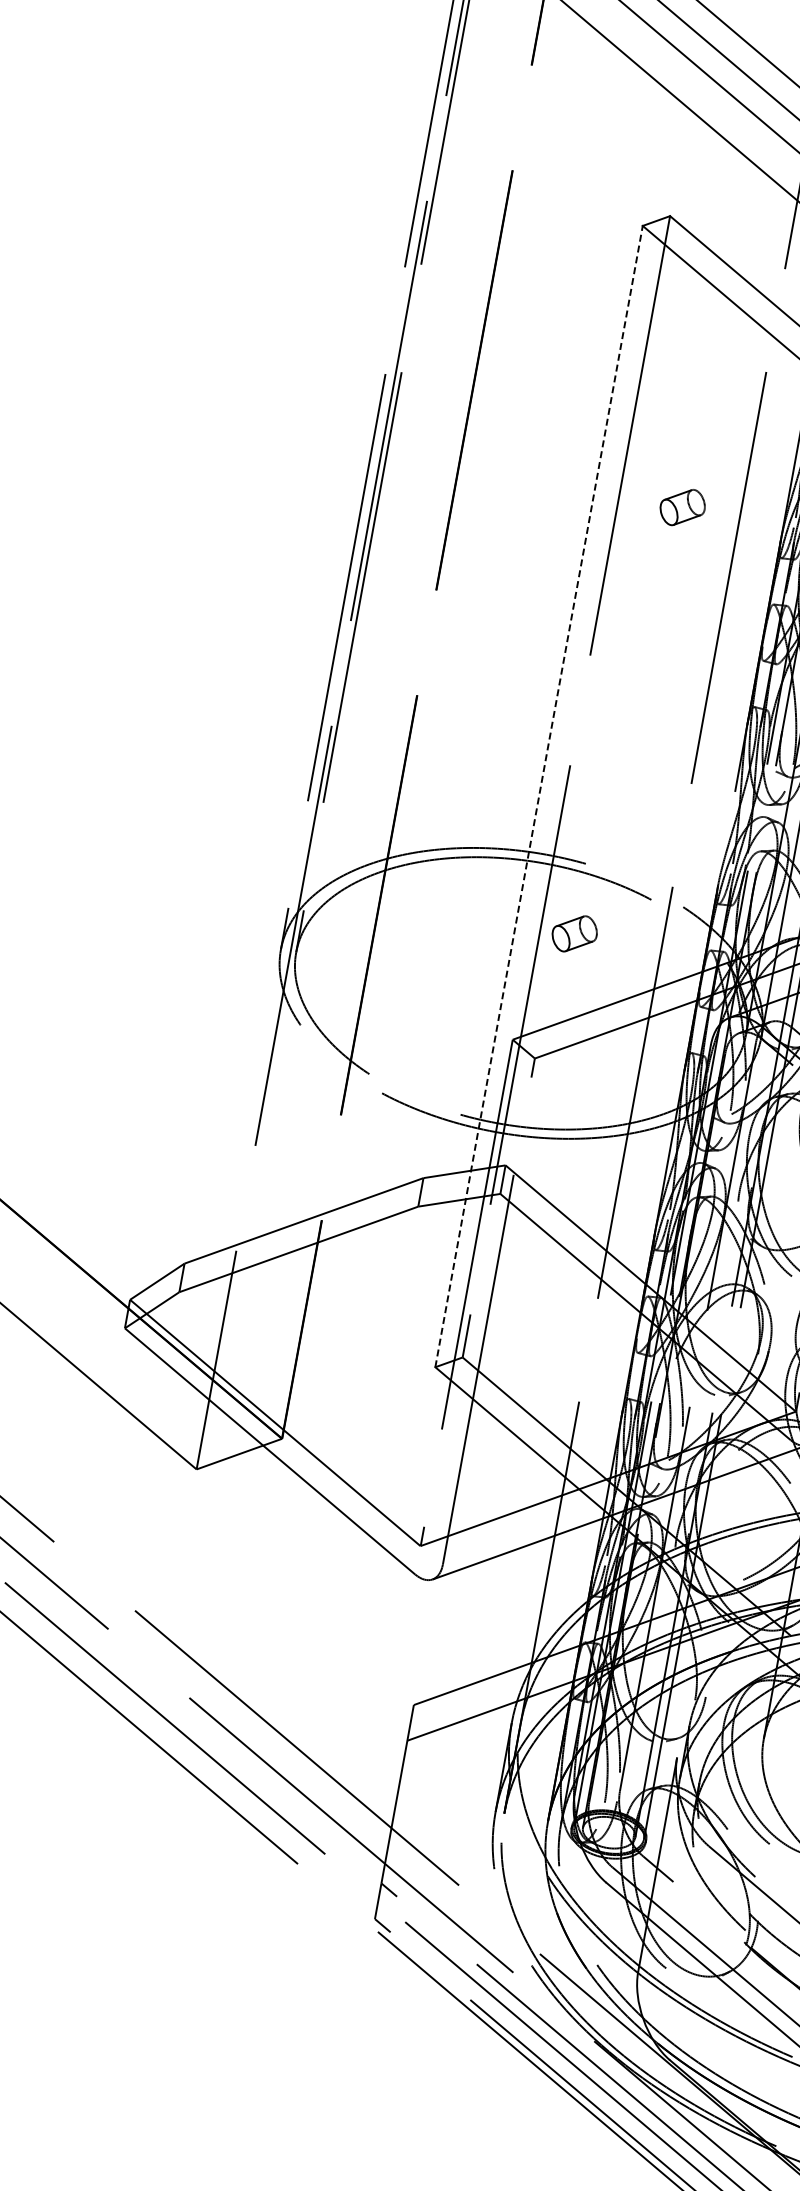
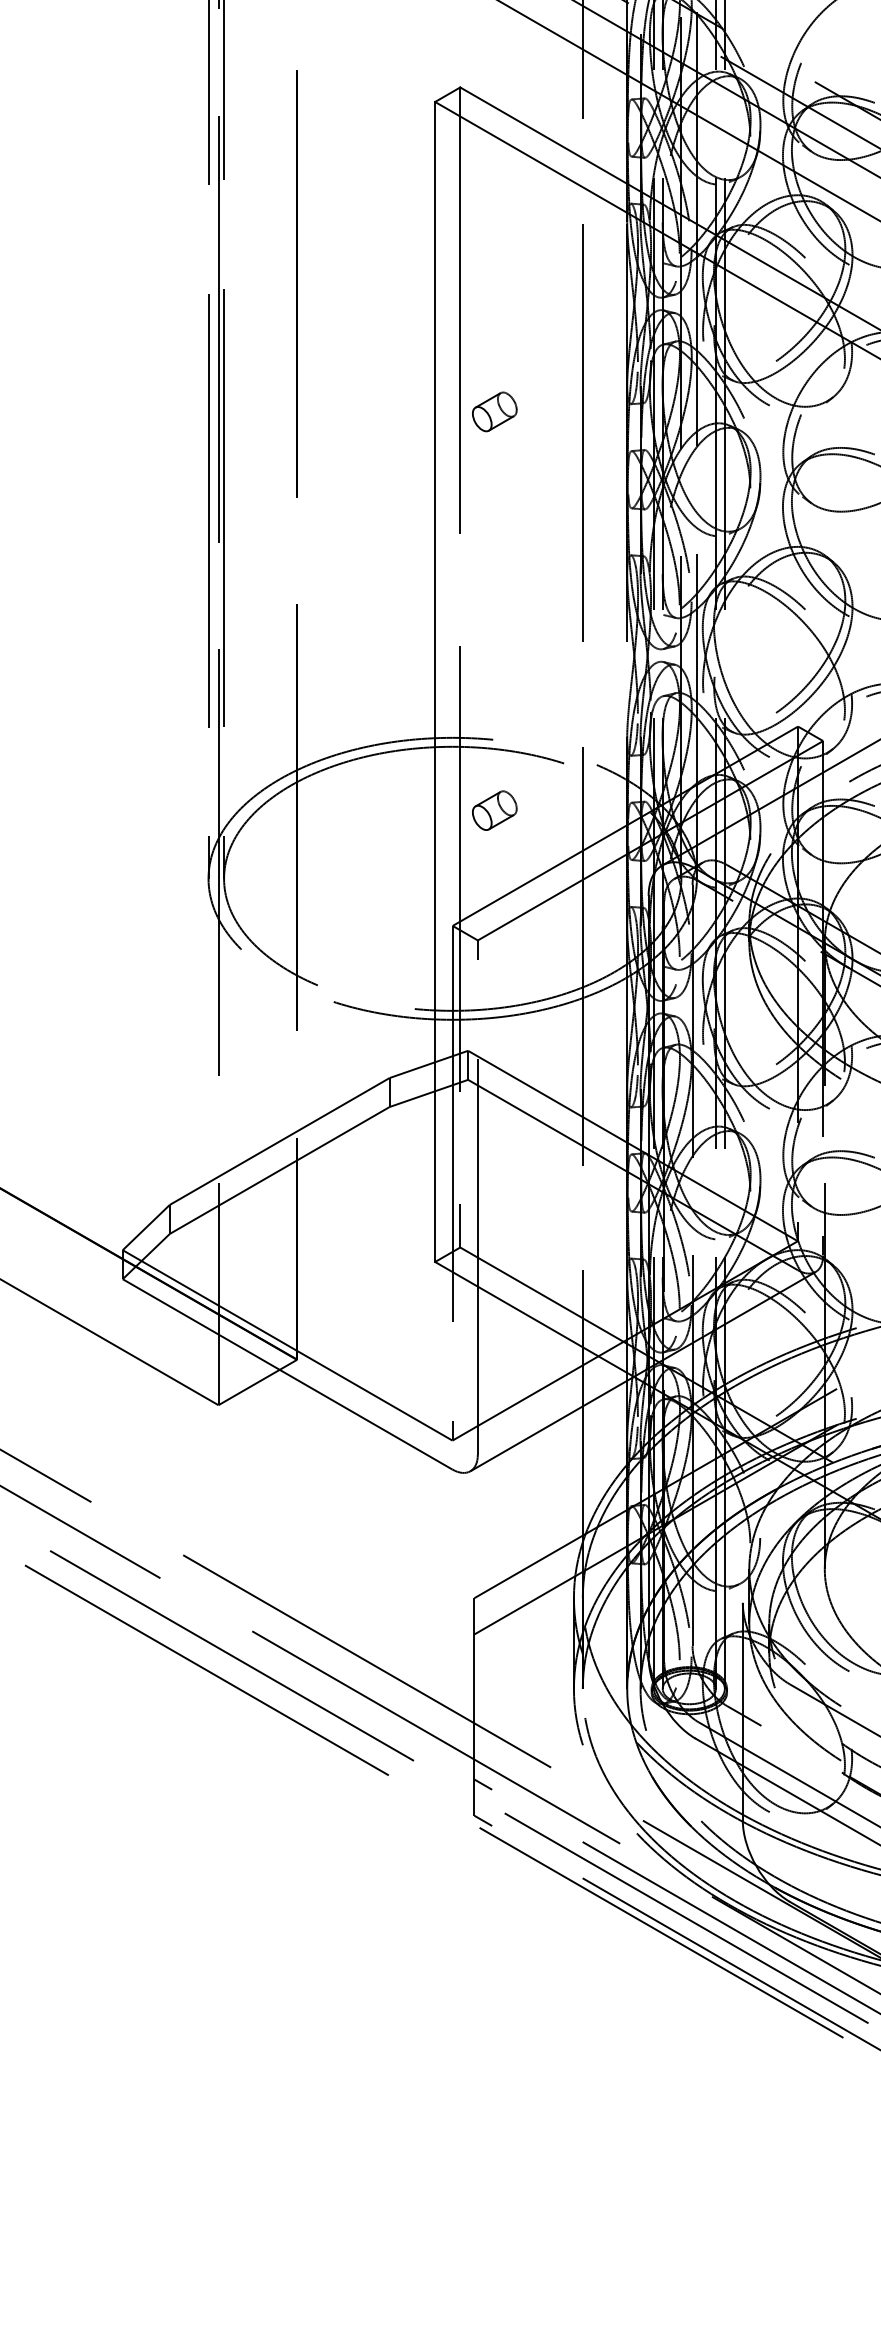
part: (682, 507) -> (494, 411), moved
line: (539, 796) -> (435, 681), dashed -> solid

